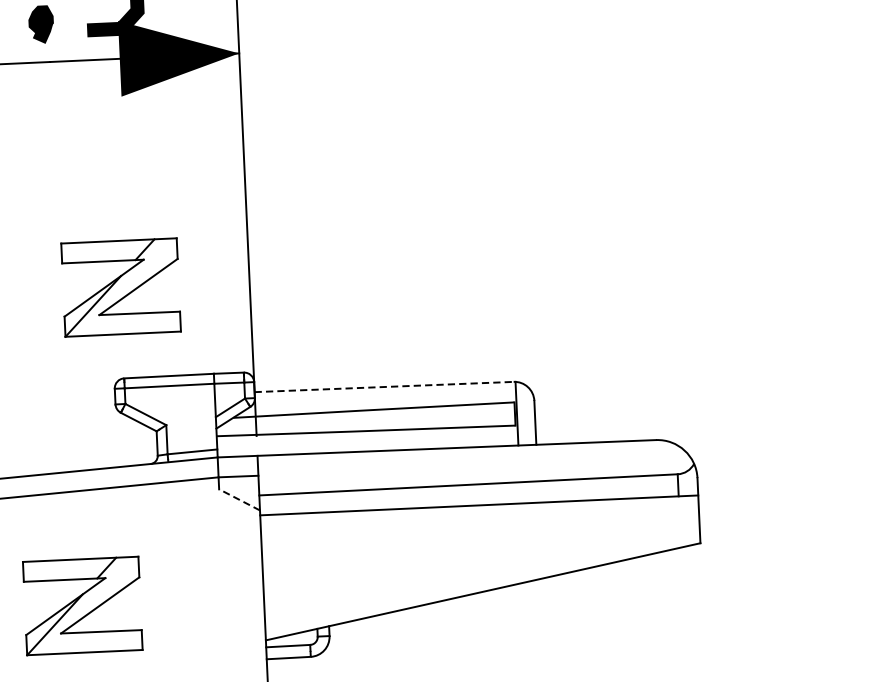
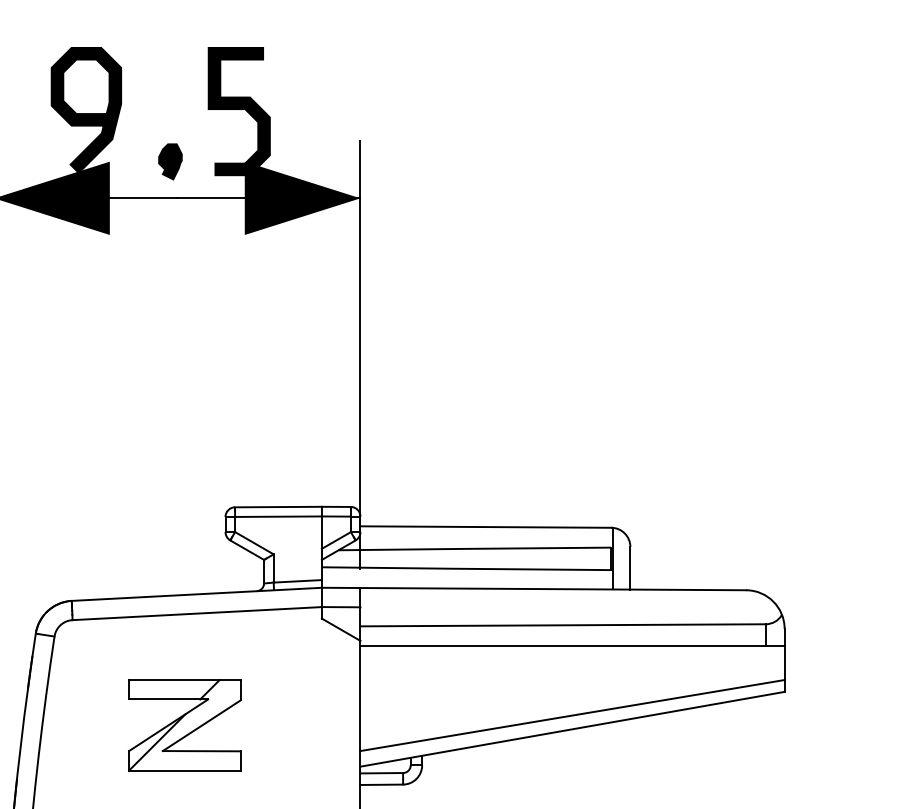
part: (120, 287) -> (235, 419), removed
line: (384, 387) -> (486, 527), dashed -> solid
line: (238, 499) -> (340, 629), dashed -> solid
line: (482, 577) -> (572, 715), added

